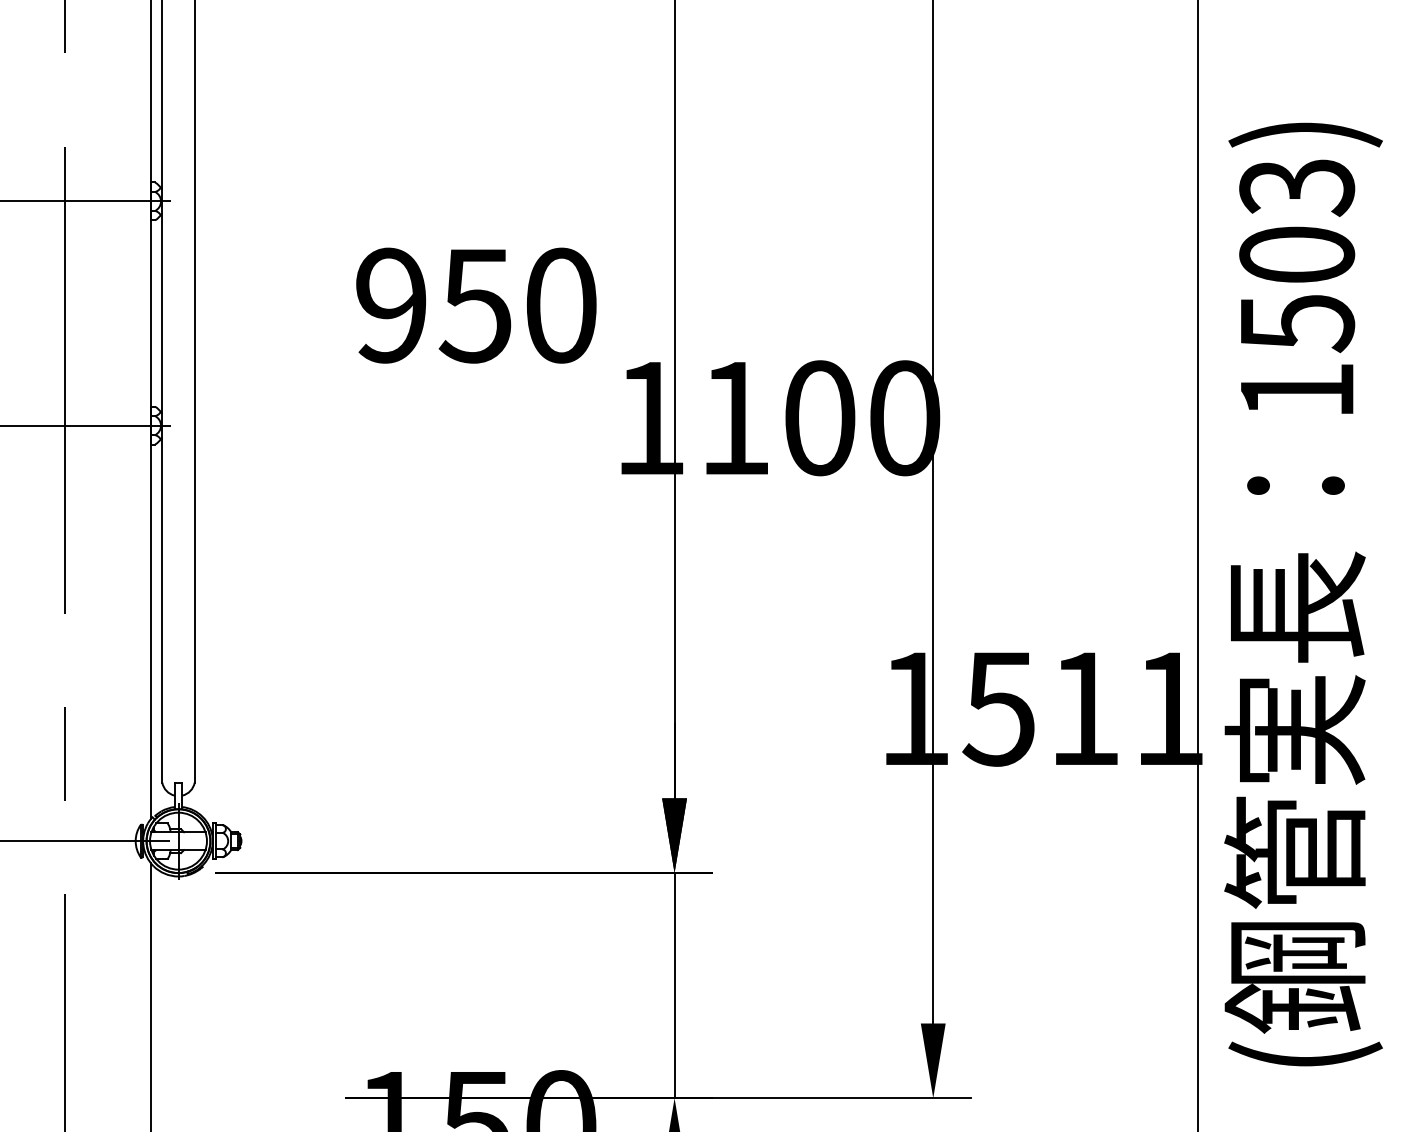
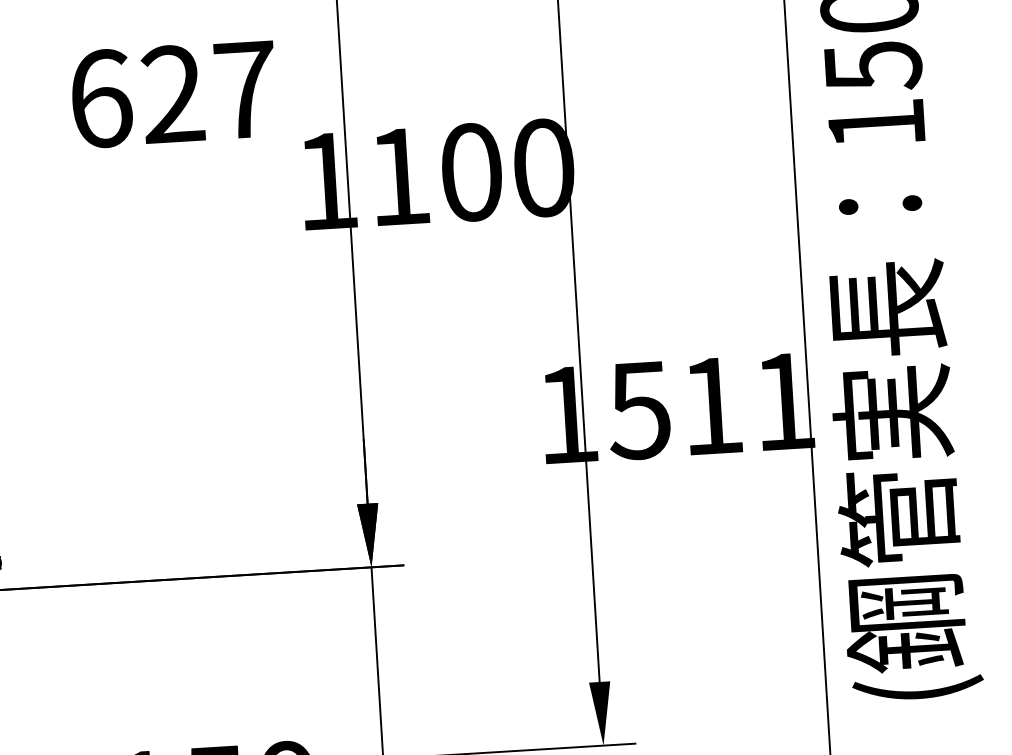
text: (476, 305) -> (173, 94), 950 -> 627

